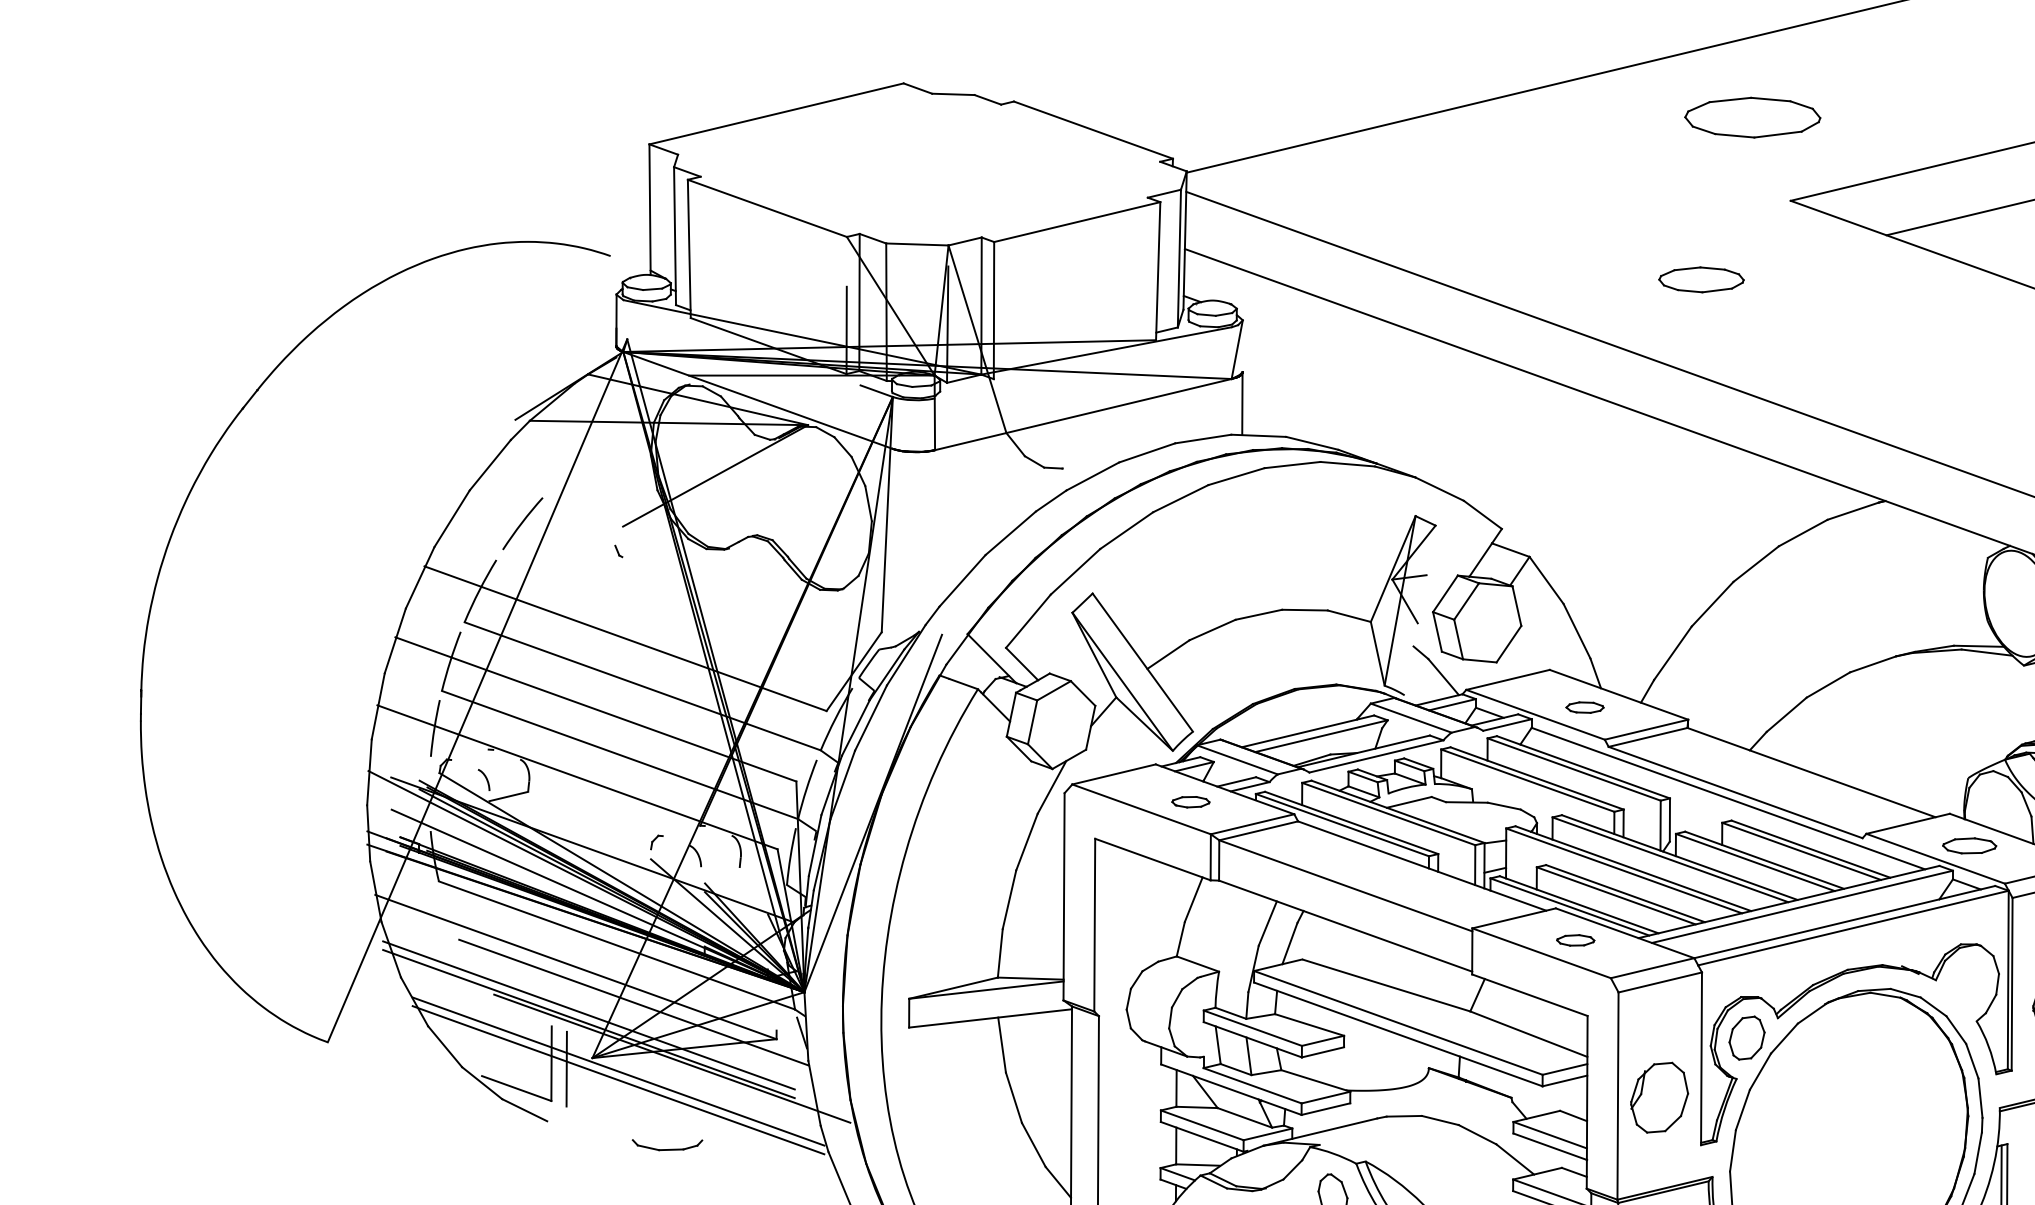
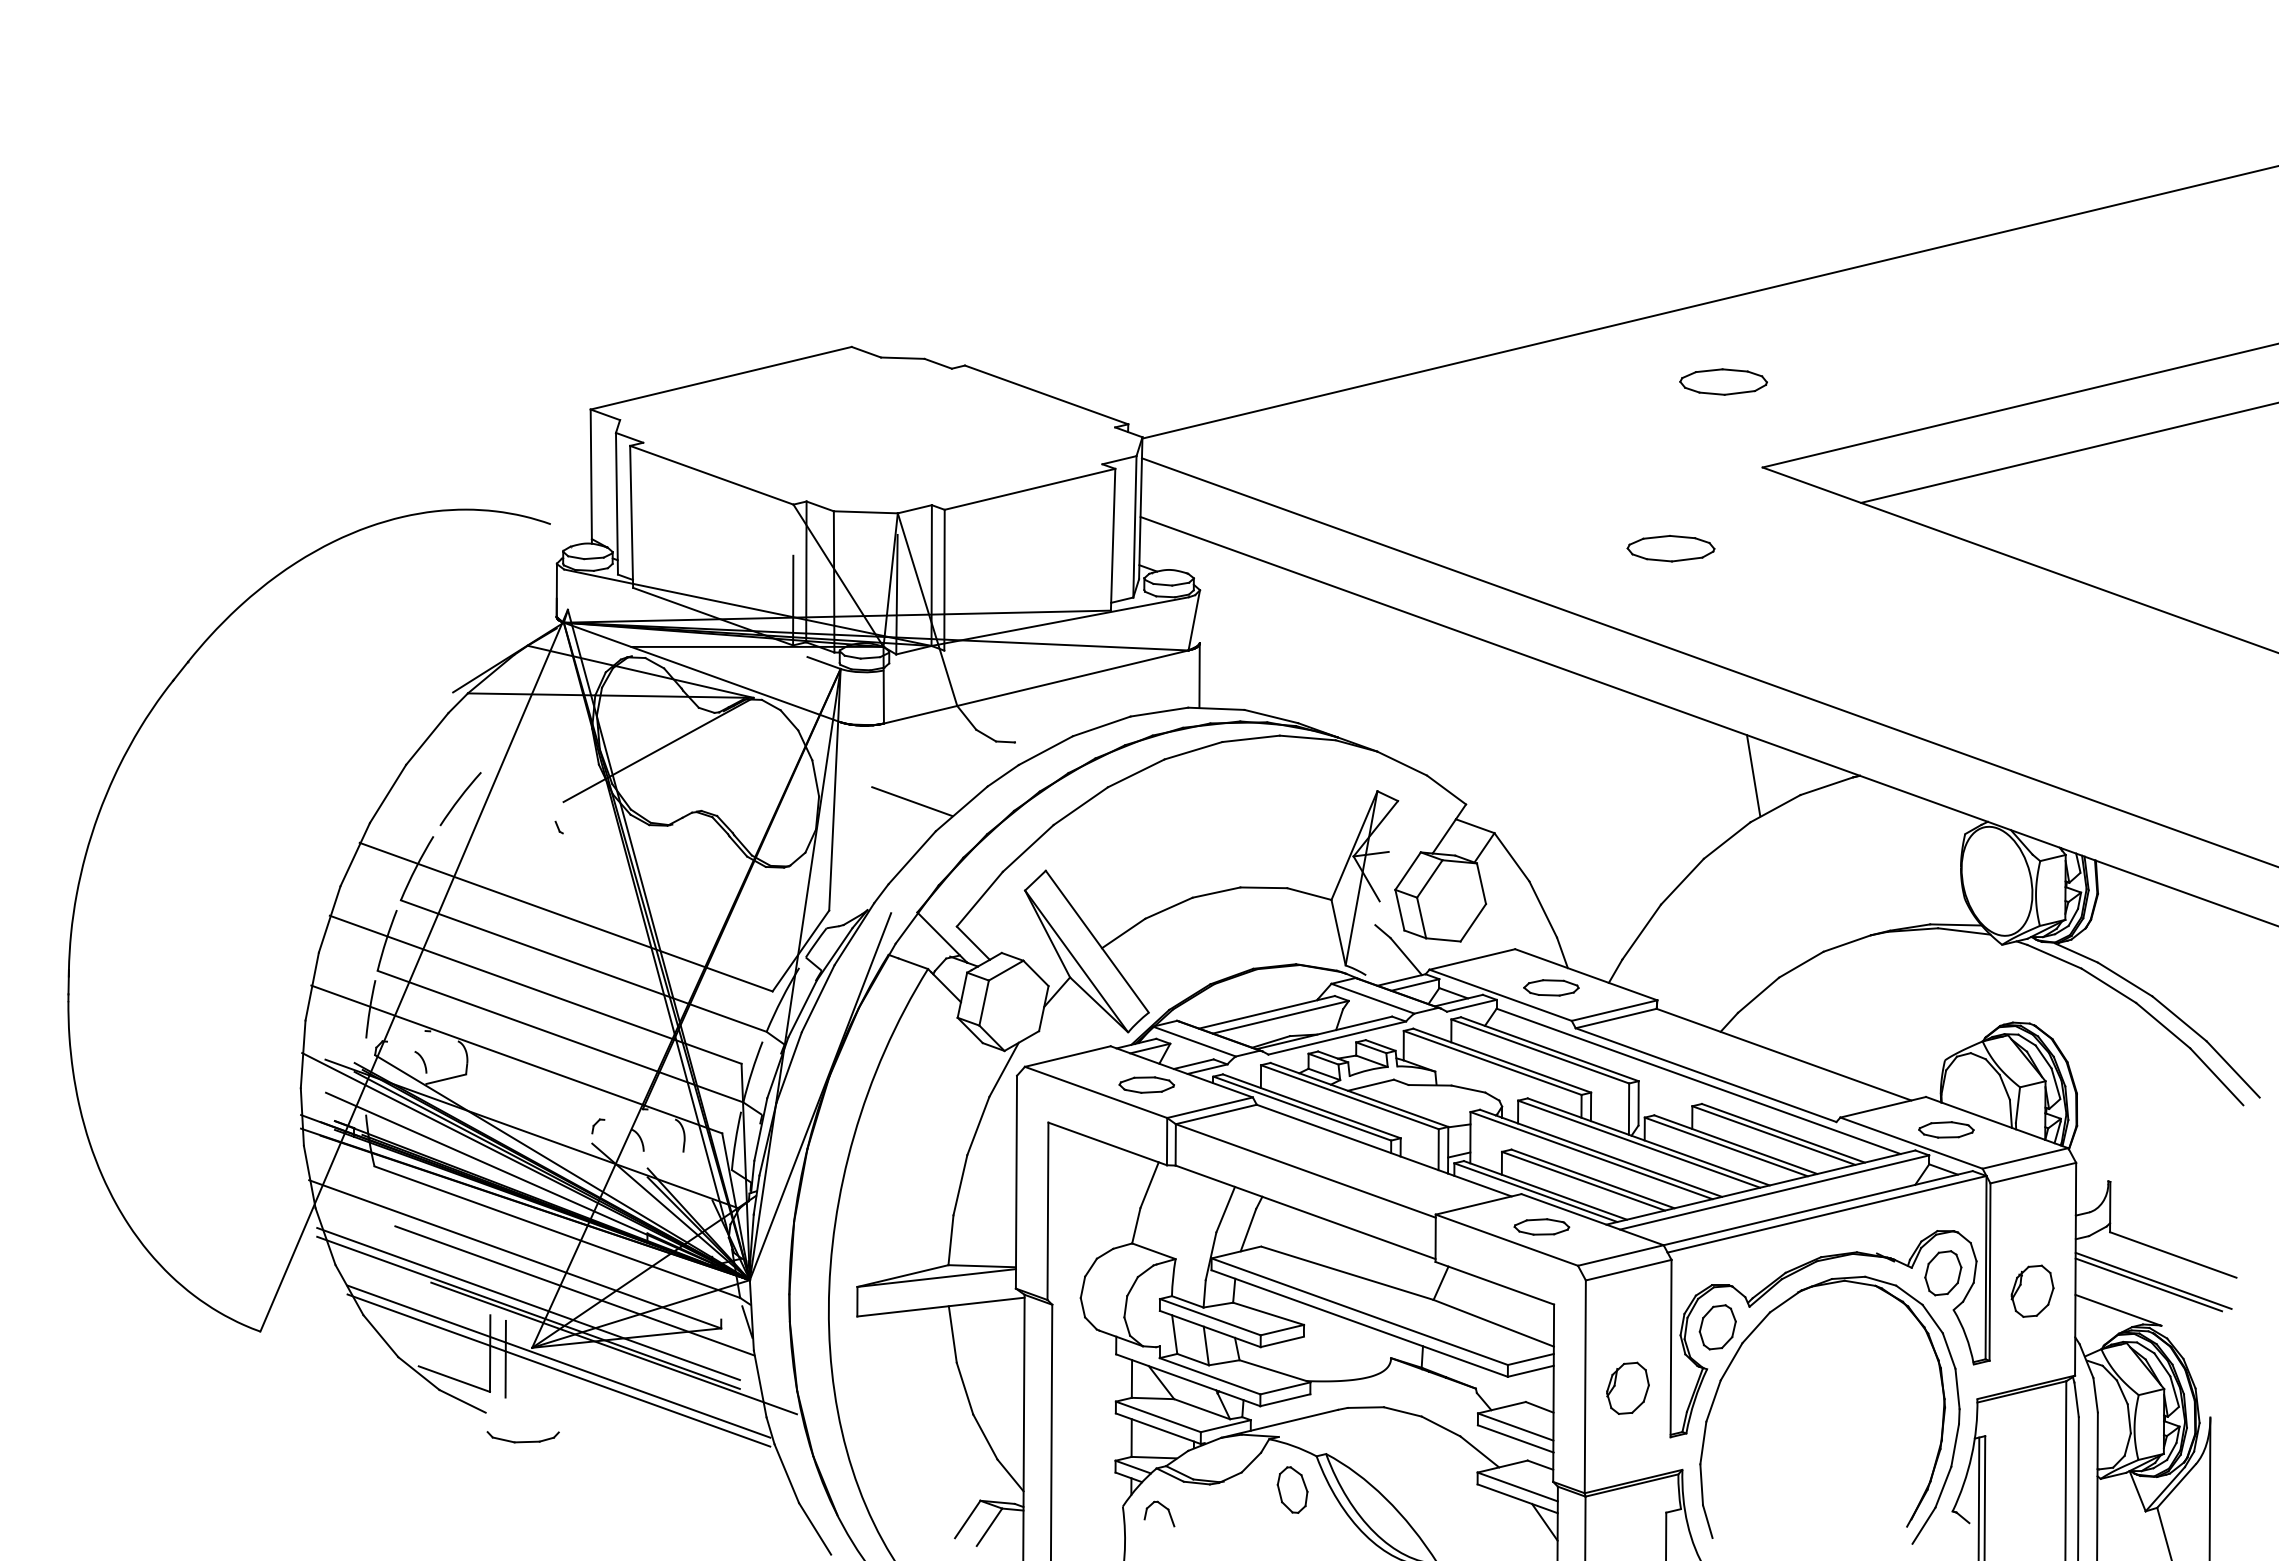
part: (1752, 117) -> (1723, 381), size x0.62
line: (1781, 500) -> (1753, 775), added
line: (962, 526) -> (912, 801), added
part: (1585, 707) -> (1551, 987), size x1.43
part: (1190, 801) -> (1146, 1084), size x1.43
part: (1575, 939) -> (1541, 1226), size x1.43
part: (1966, 985) -> (1943, 1273), added
part: (1659, 1096) -> (1627, 1387), size x0.71
part: (666, 1145) -> (522, 1437), moved

